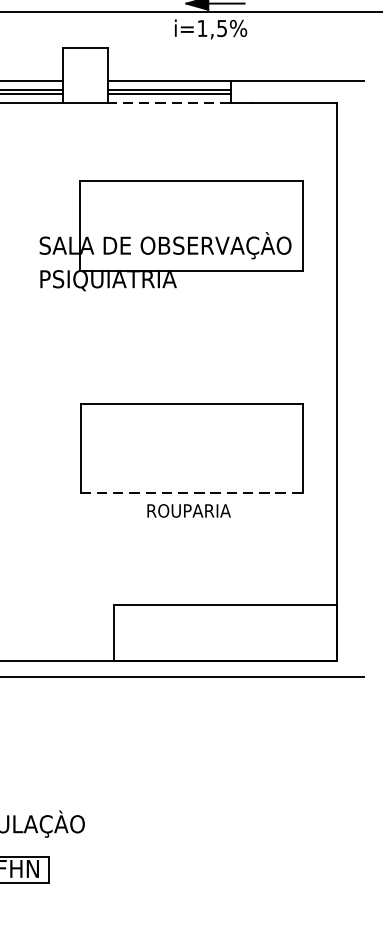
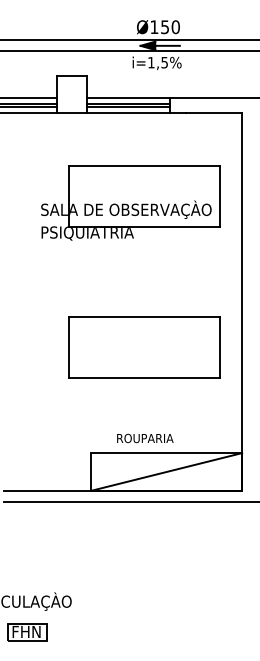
line: (168, 103) -> (128, 113), dashed -> solid
line: (192, 493) -> (144, 377), dashed -> solid
text: (189, 510) -> (145, 438), moved
line: (224, 632) -> (166, 471), added

